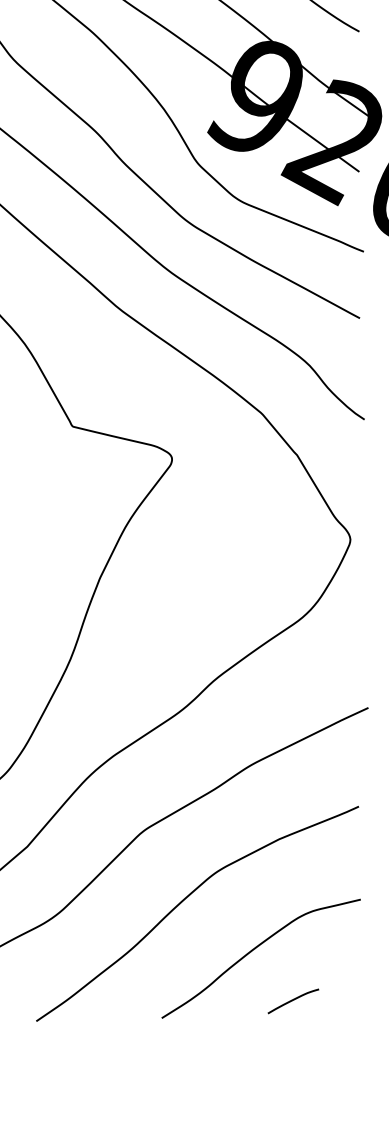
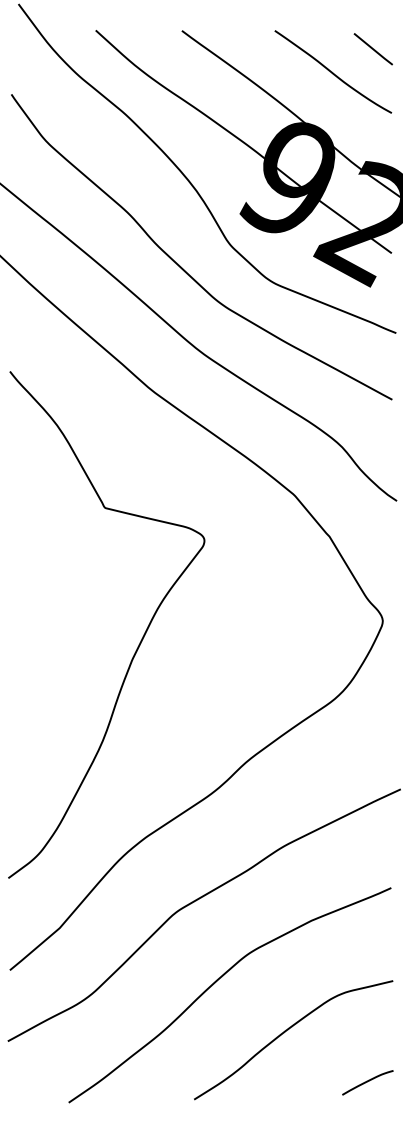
curve: (293, 1001) -> (367, 1082), moved

